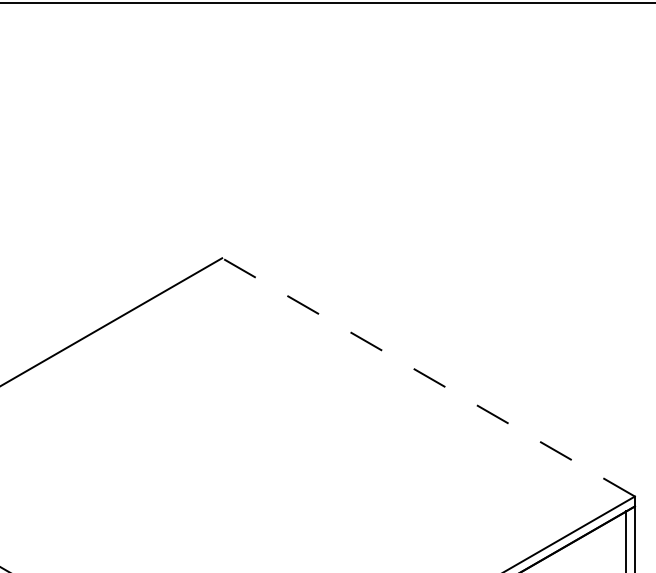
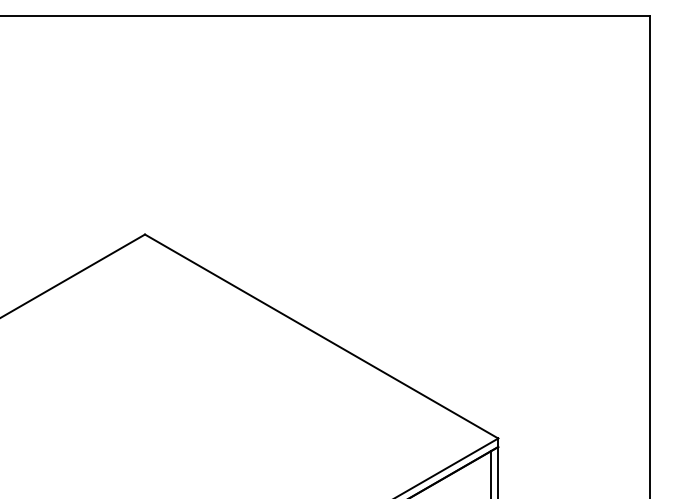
line: (428, 377) -> (321, 336), dashed -> solid

